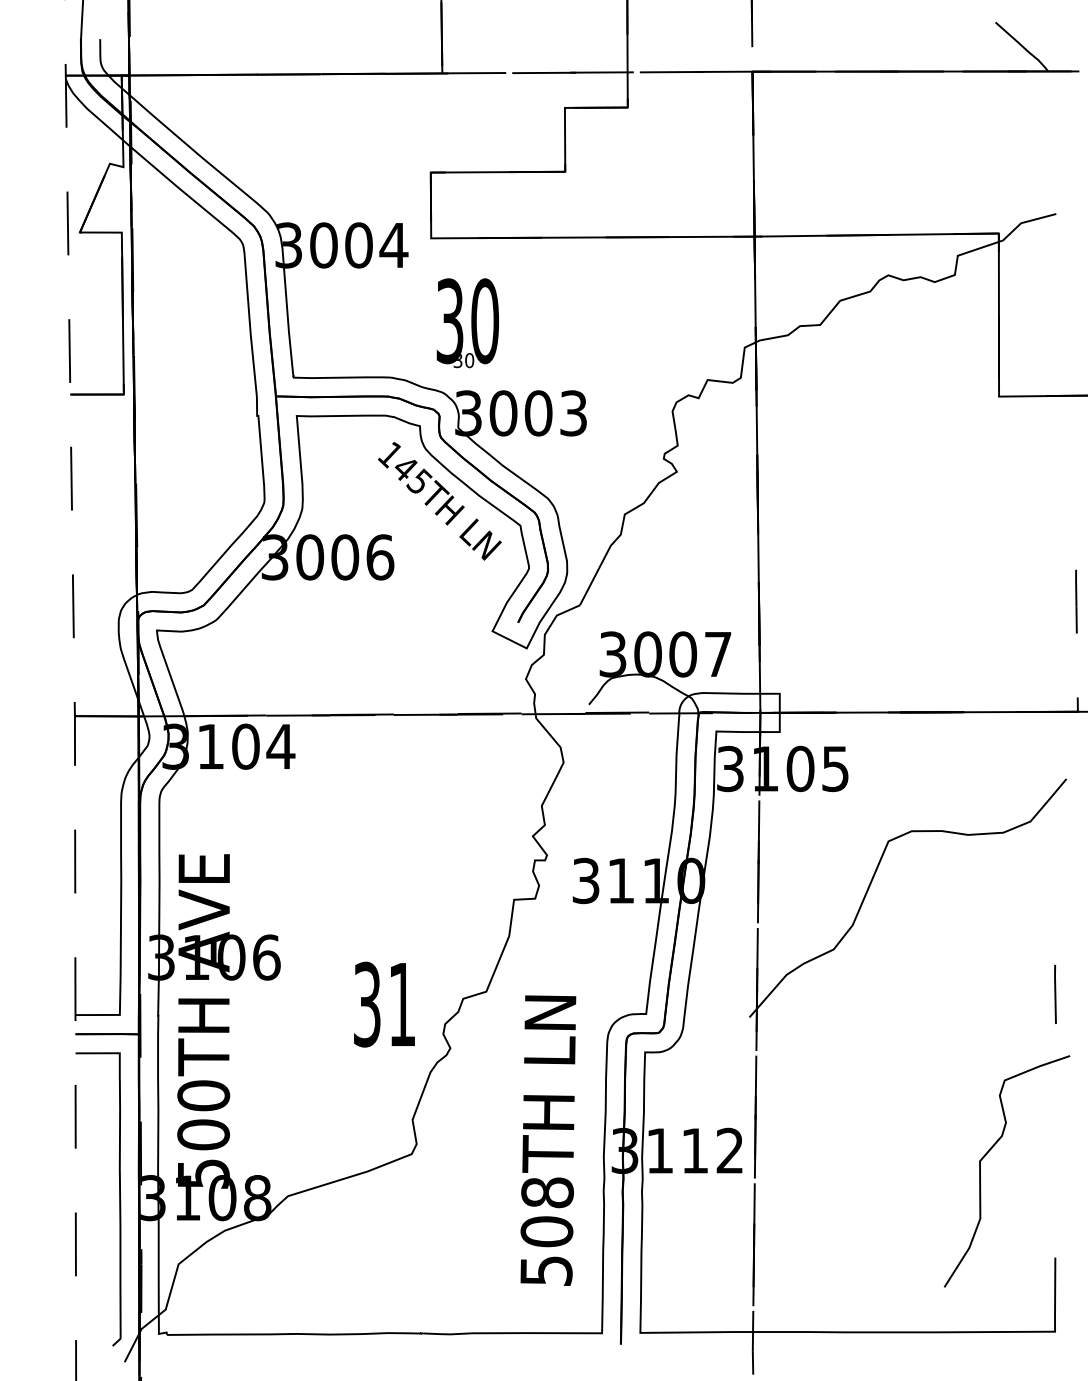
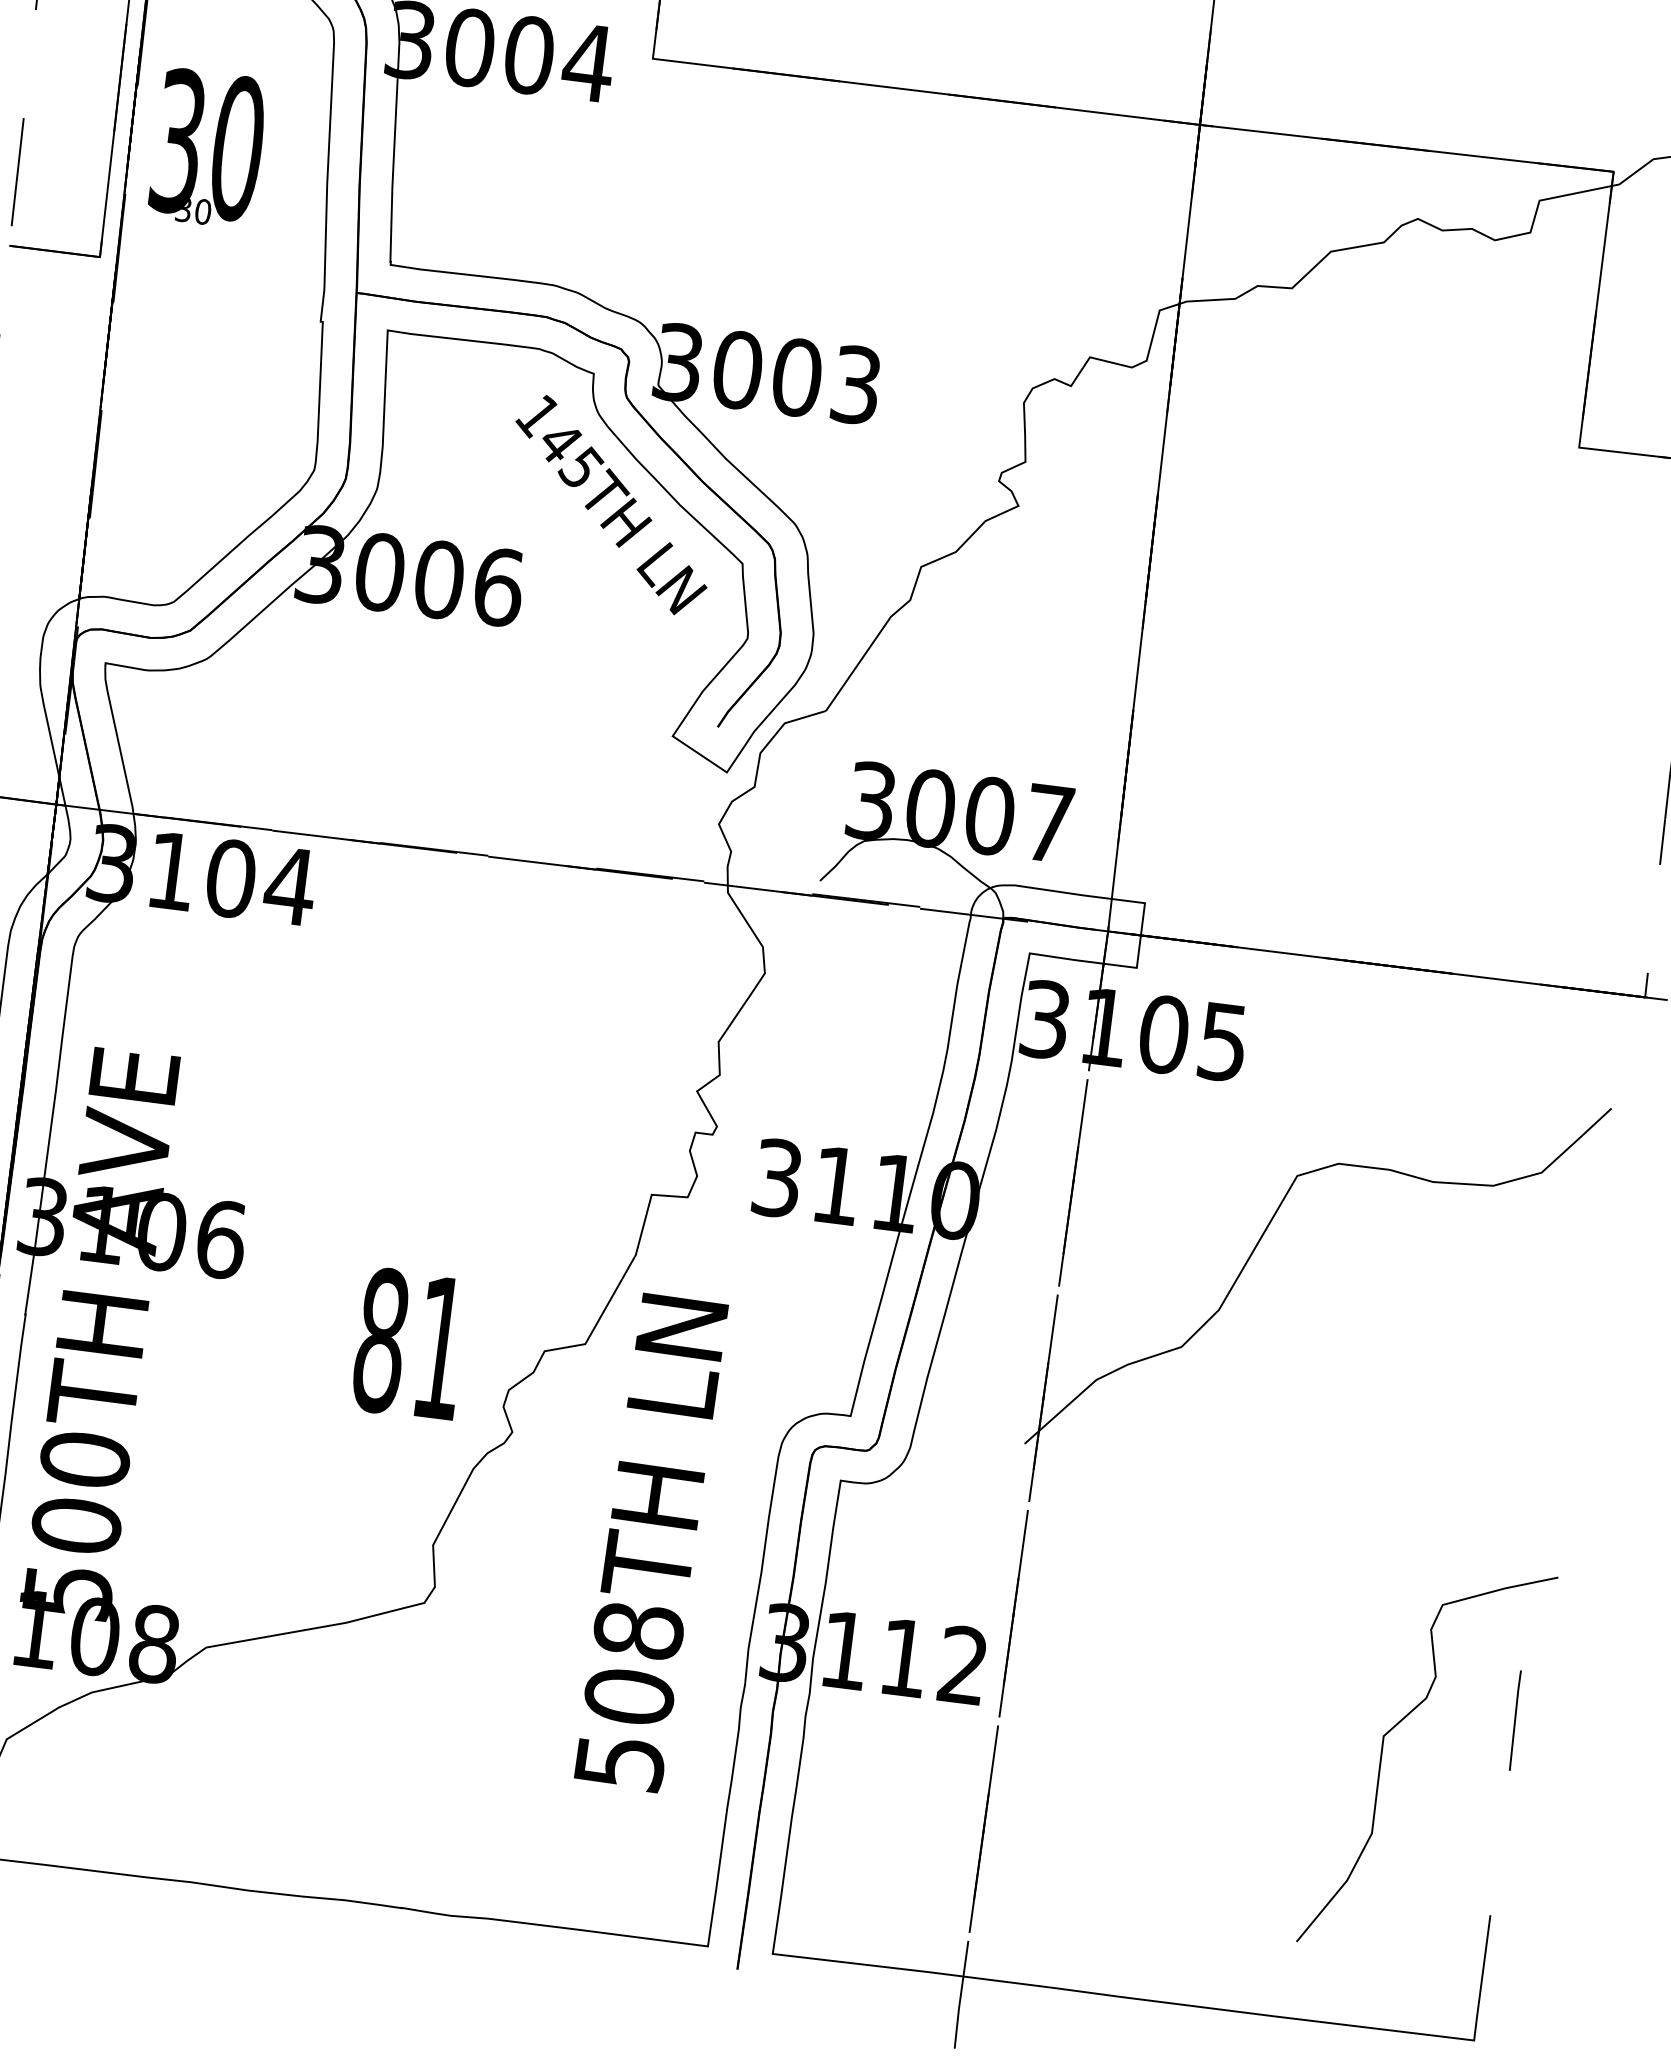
text: (467, 323) -> (207, 148), moved
line: (1055, 993) -> (1515, 1719), moved
text: (367, 1004) -> (381, 1340), 31 -> 81
text: (548, 1140) -> (651, 1542), moved

